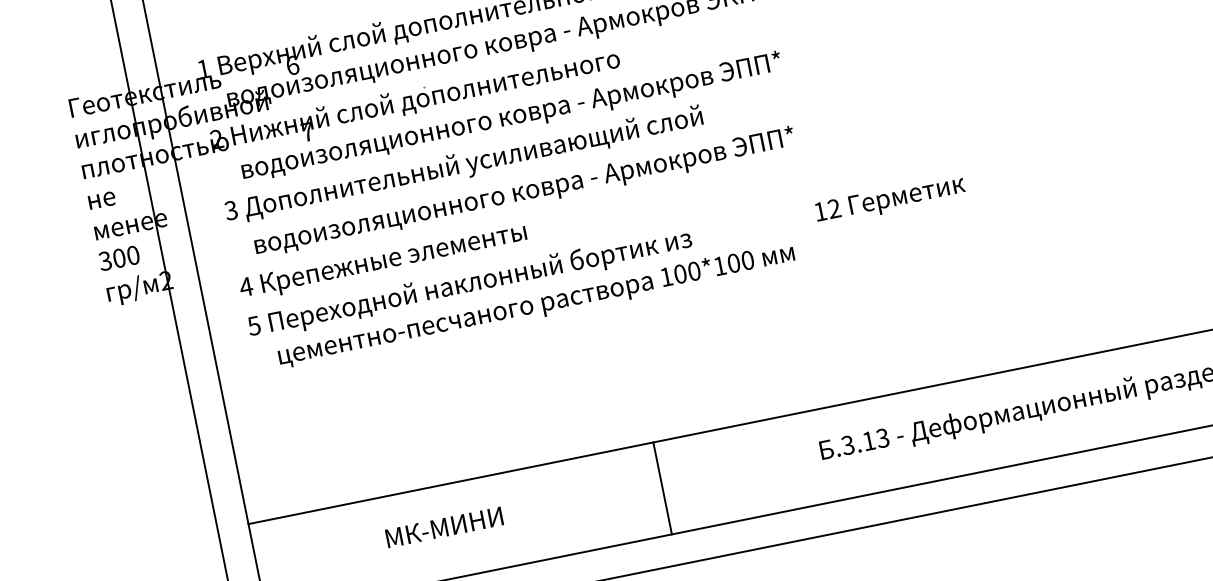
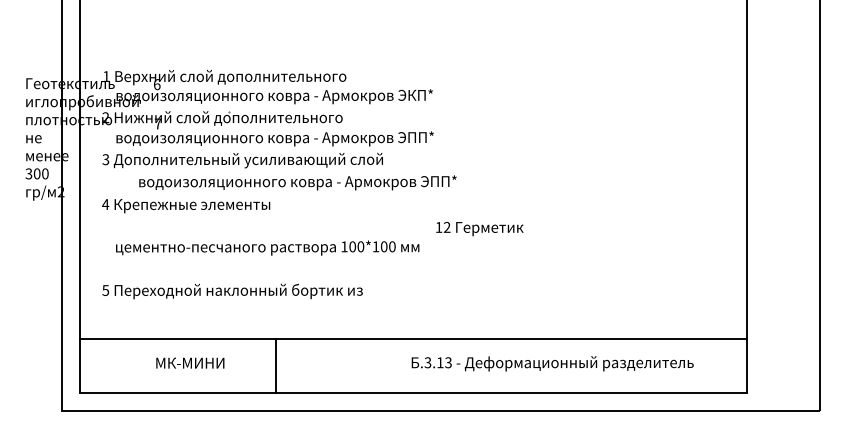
text: (523, 191) -> (297, 182), moved
text: (469, 284) -> (232, 291), moved
line: (662, 487) -> (276, 365), moved

